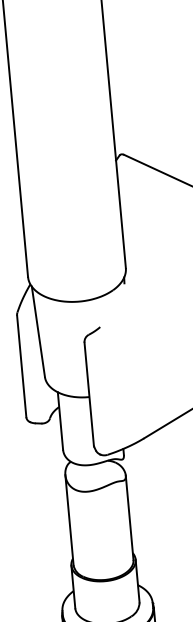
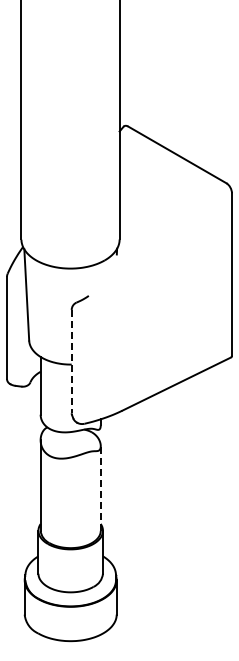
line: (88, 394) -> (71, 361), solid -> dashed
line: (129, 516) -> (100, 487), solid -> dashed

